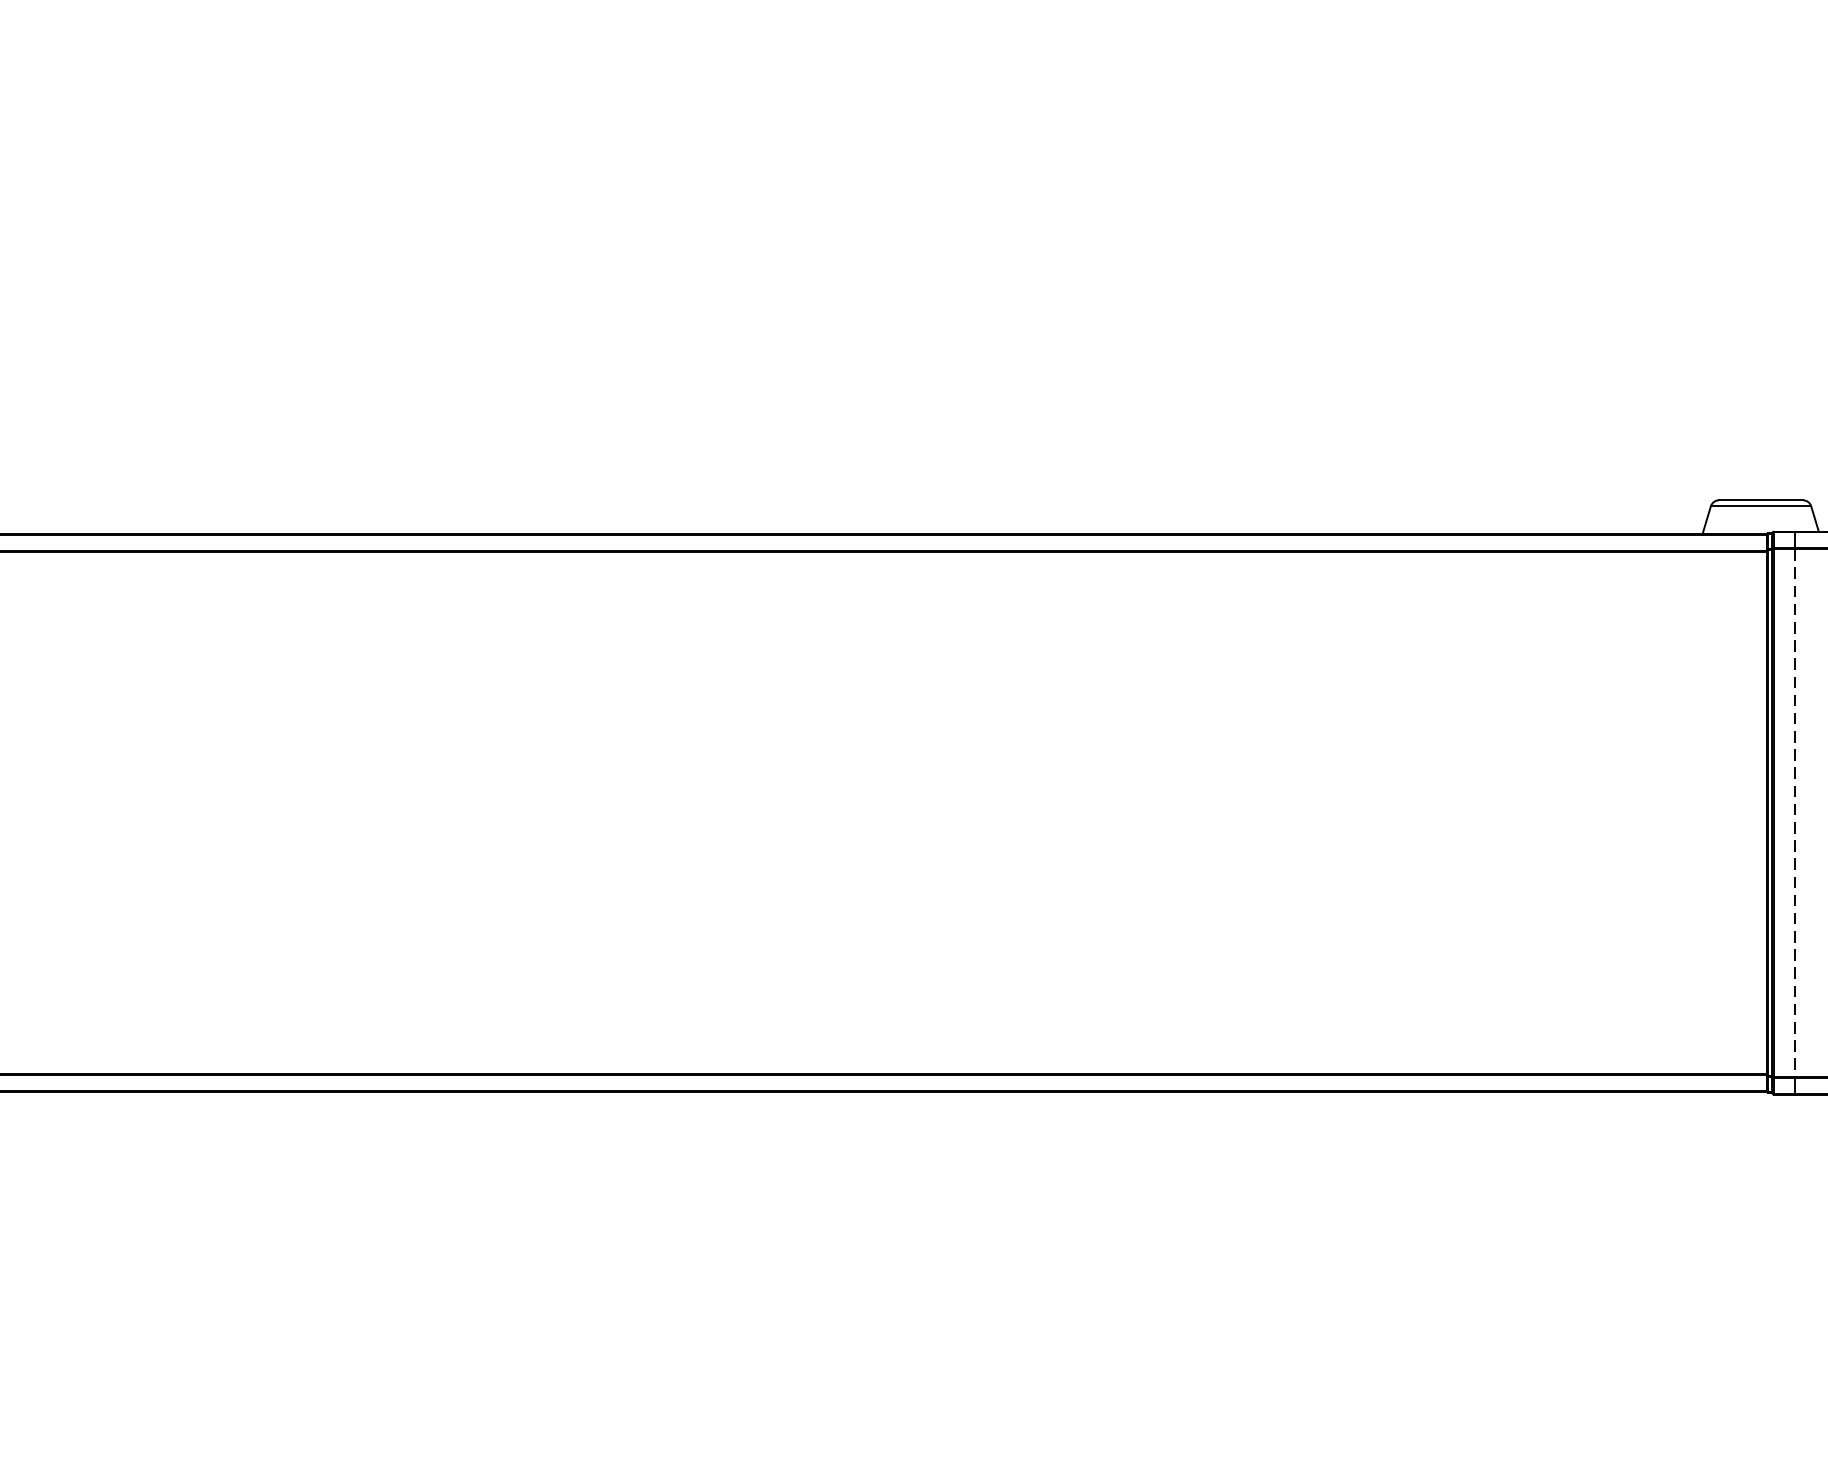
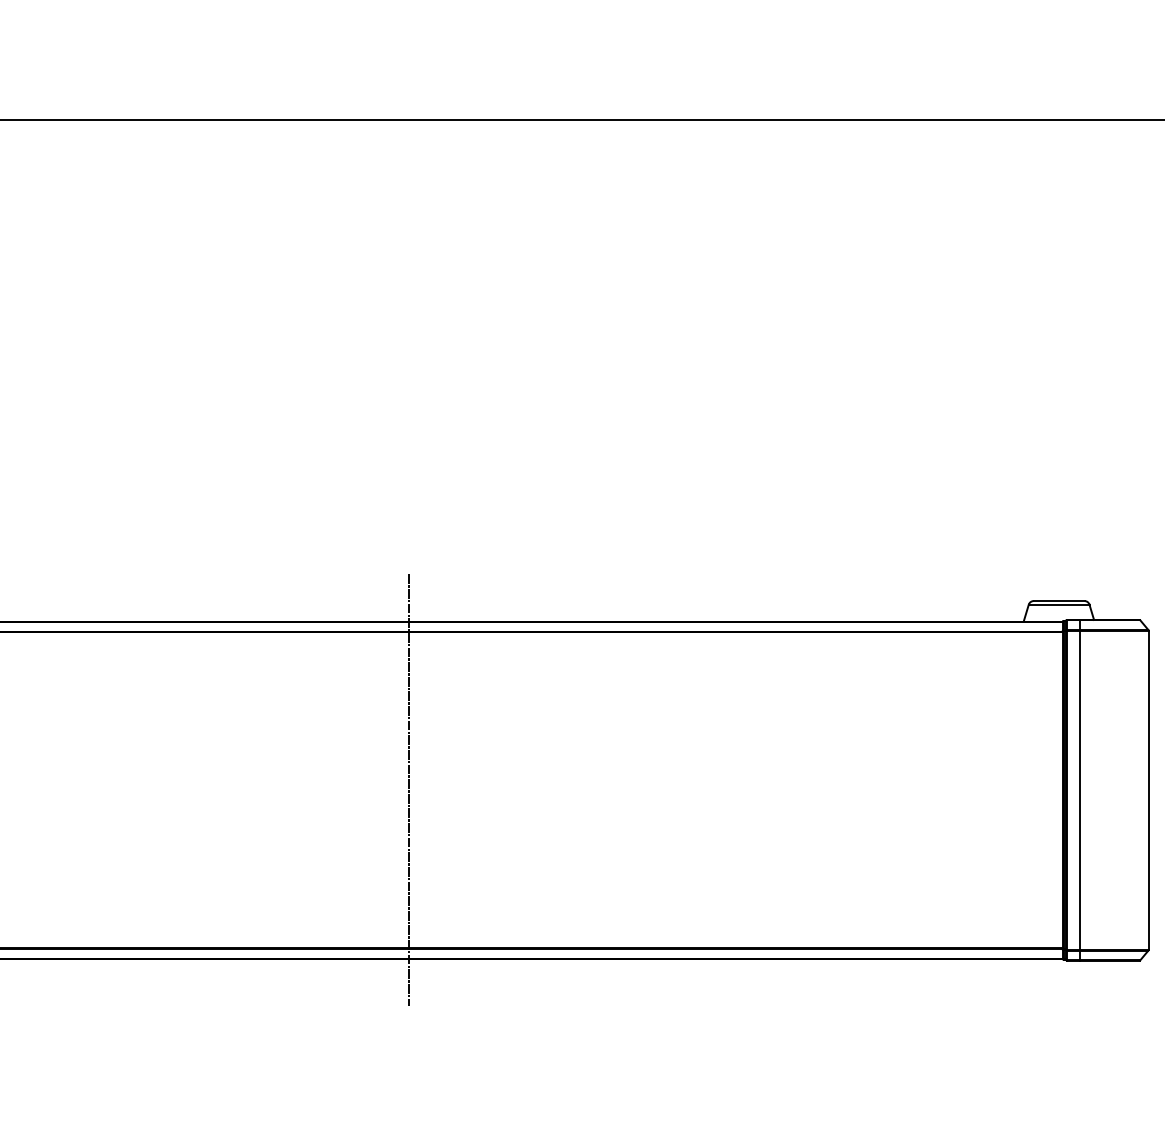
line: (685, 813) -> (408, 790), added
line: (1794, 813) -> (1079, 790), dashed -> solid

